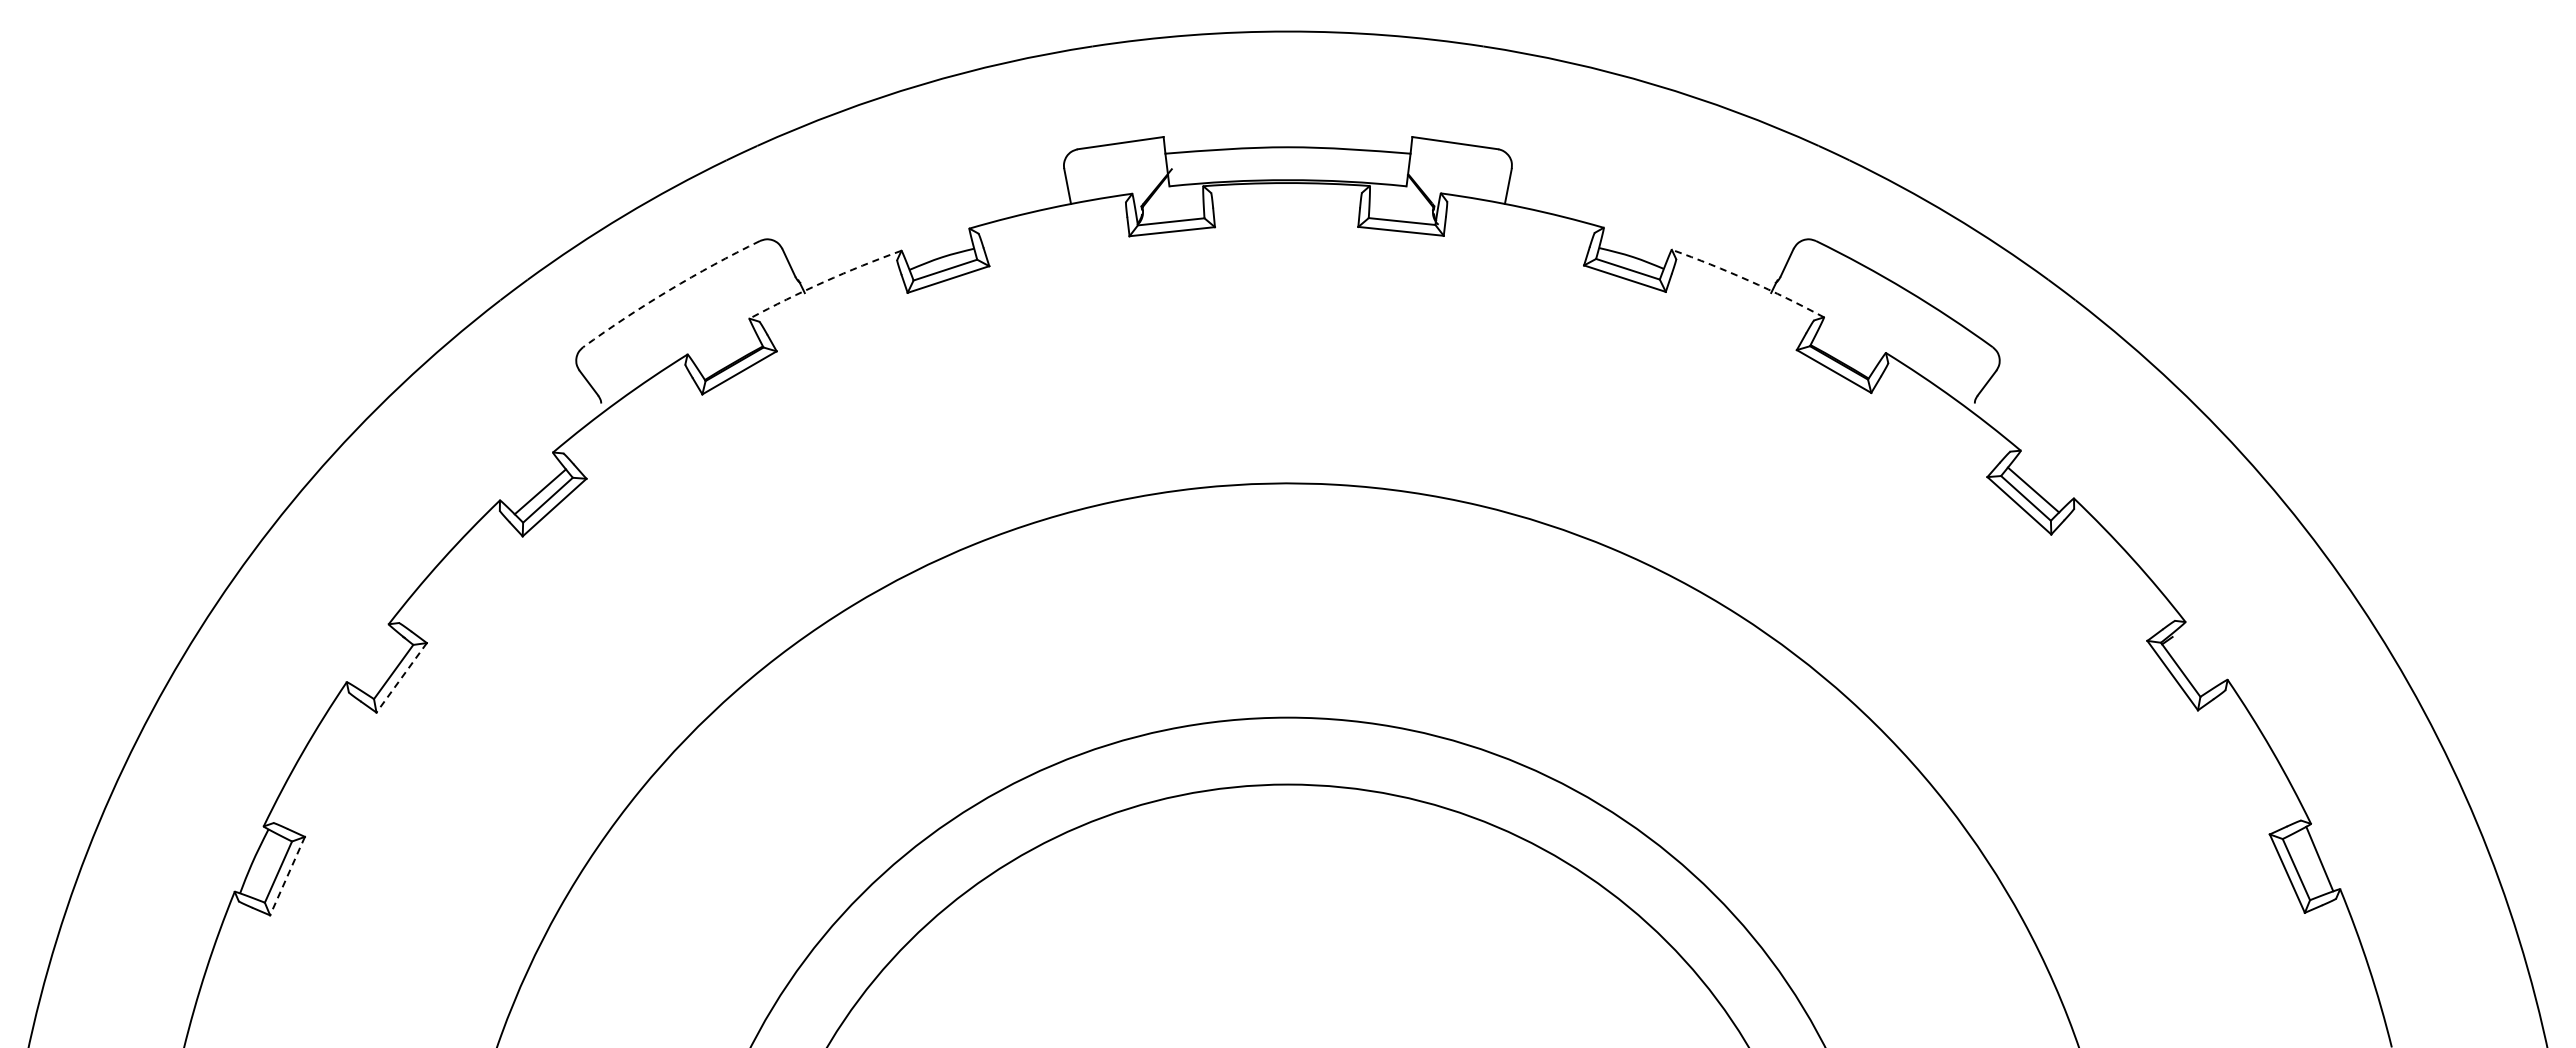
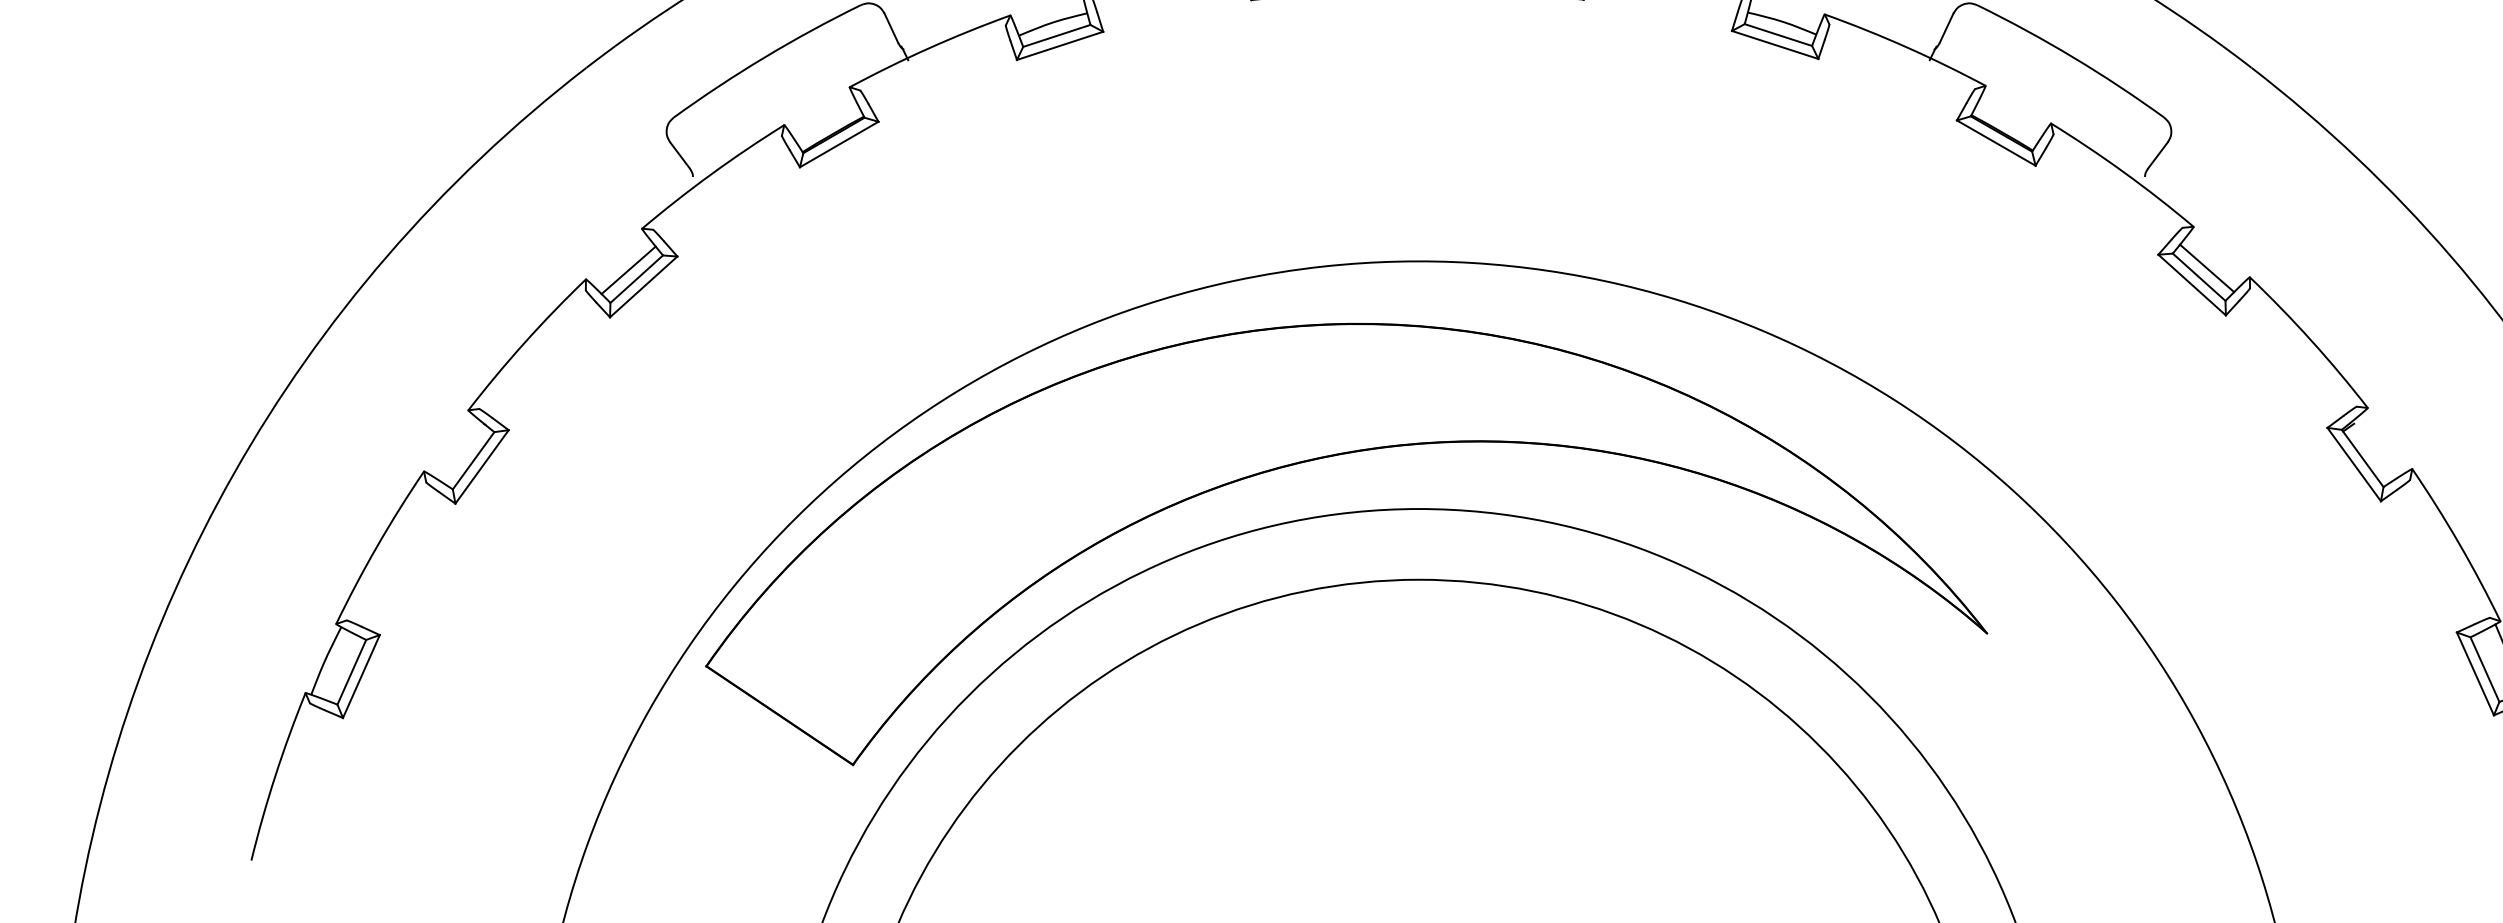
arc: (1749, 280) -> (1906, 46), dashed -> solid
arc: (824, 281) -> (929, 47), dashed -> solid
arc: (669, 290) -> (765, 57), dashed -> solid
part: (1201, 669) -> (1327, 458), added
line: (401, 677) -> (481, 466), dashed -> solid
line: (287, 876) -> (361, 676), dashed -> solid

